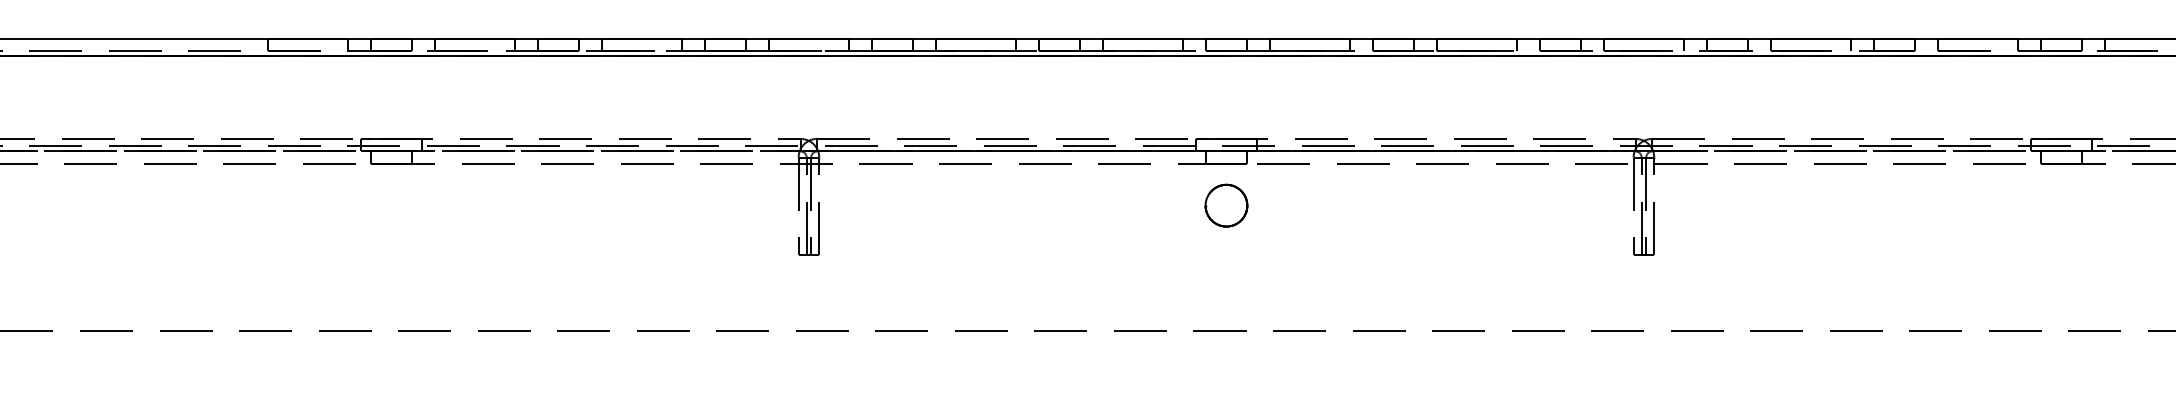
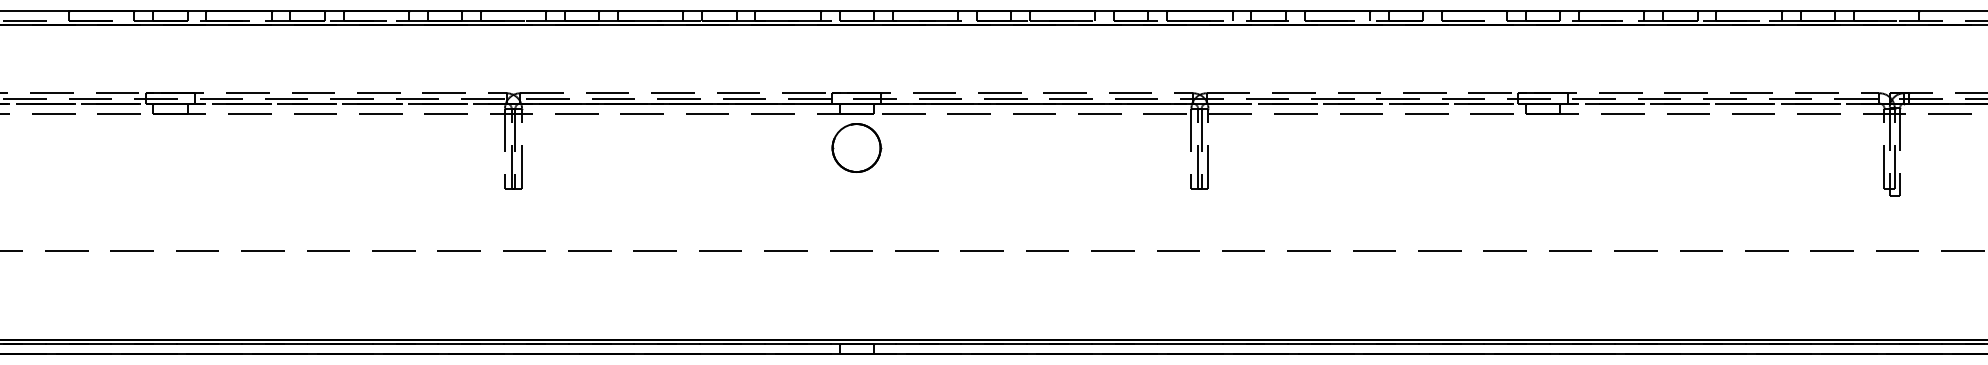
part: (1226, 206) -> (856, 148), size x1.4

